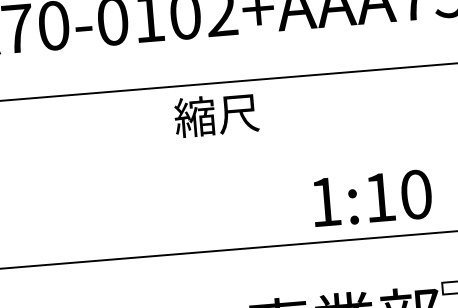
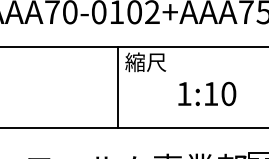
line: (163, 171) -> (117, 87), added
text: (372, 197) -> (207, 93), moved

